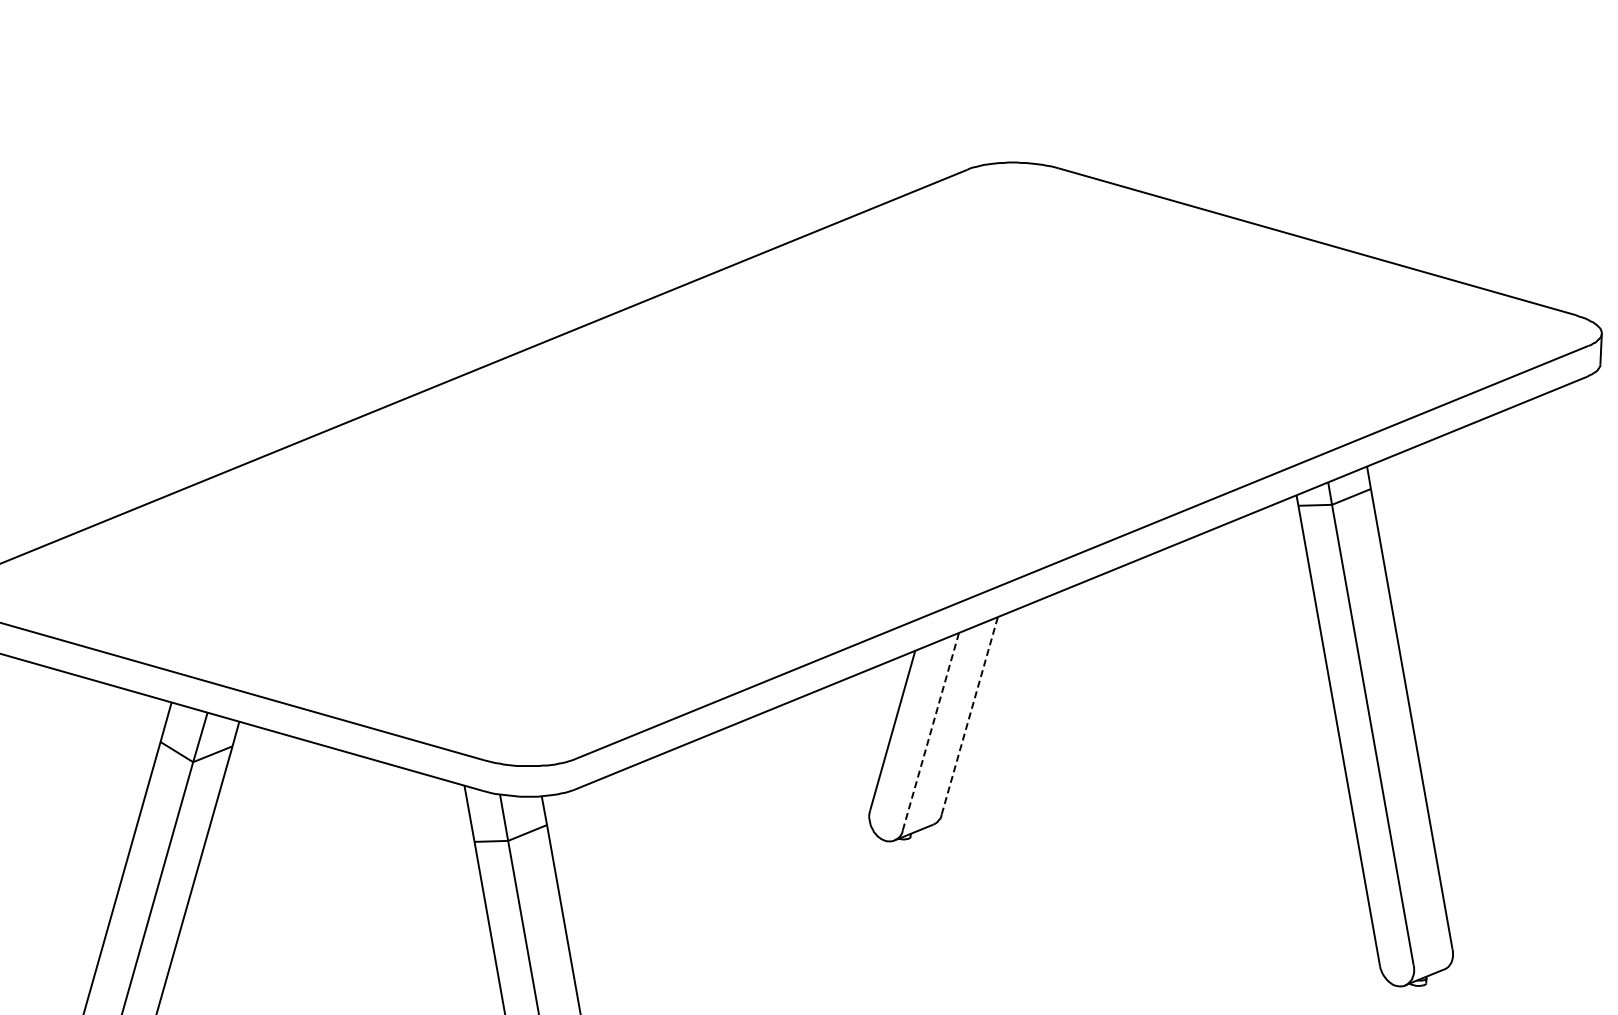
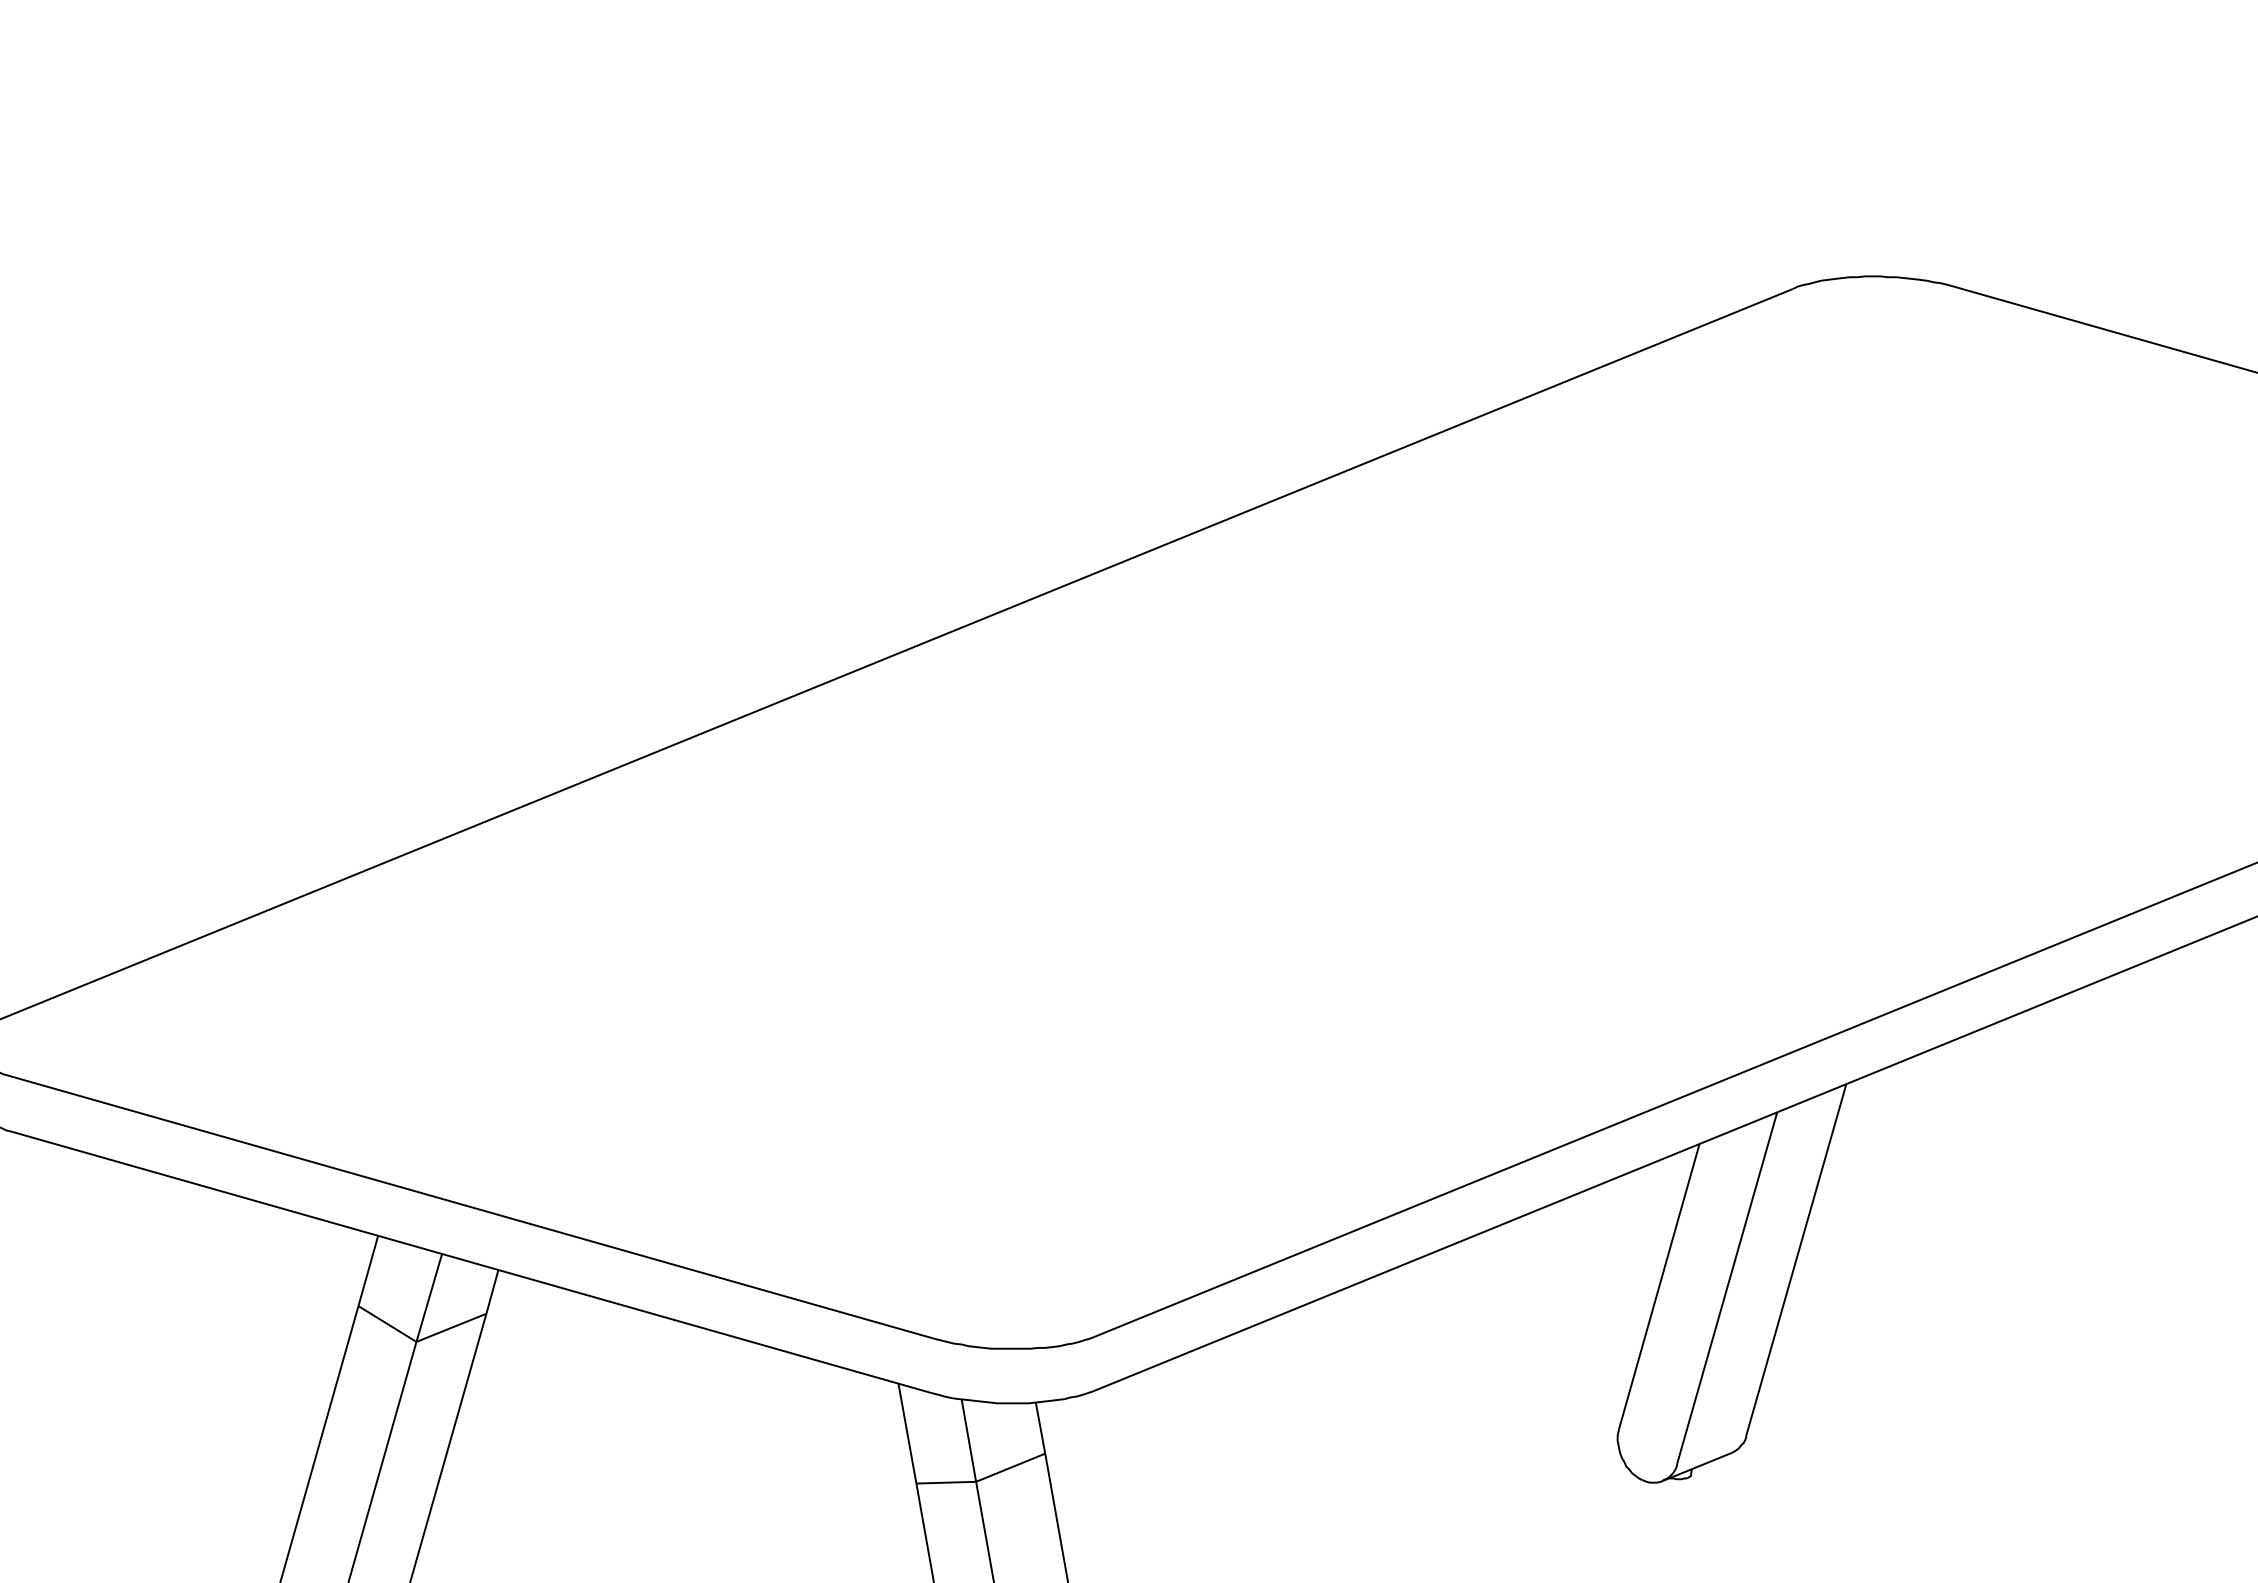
line: (969, 715) -> (1795, 1258), dashed -> solid
line: (930, 731) -> (1726, 1287), dashed -> solid

